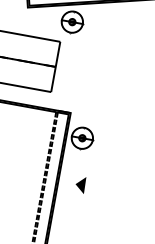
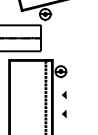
line: (74, 220) -> (64, 113), added

